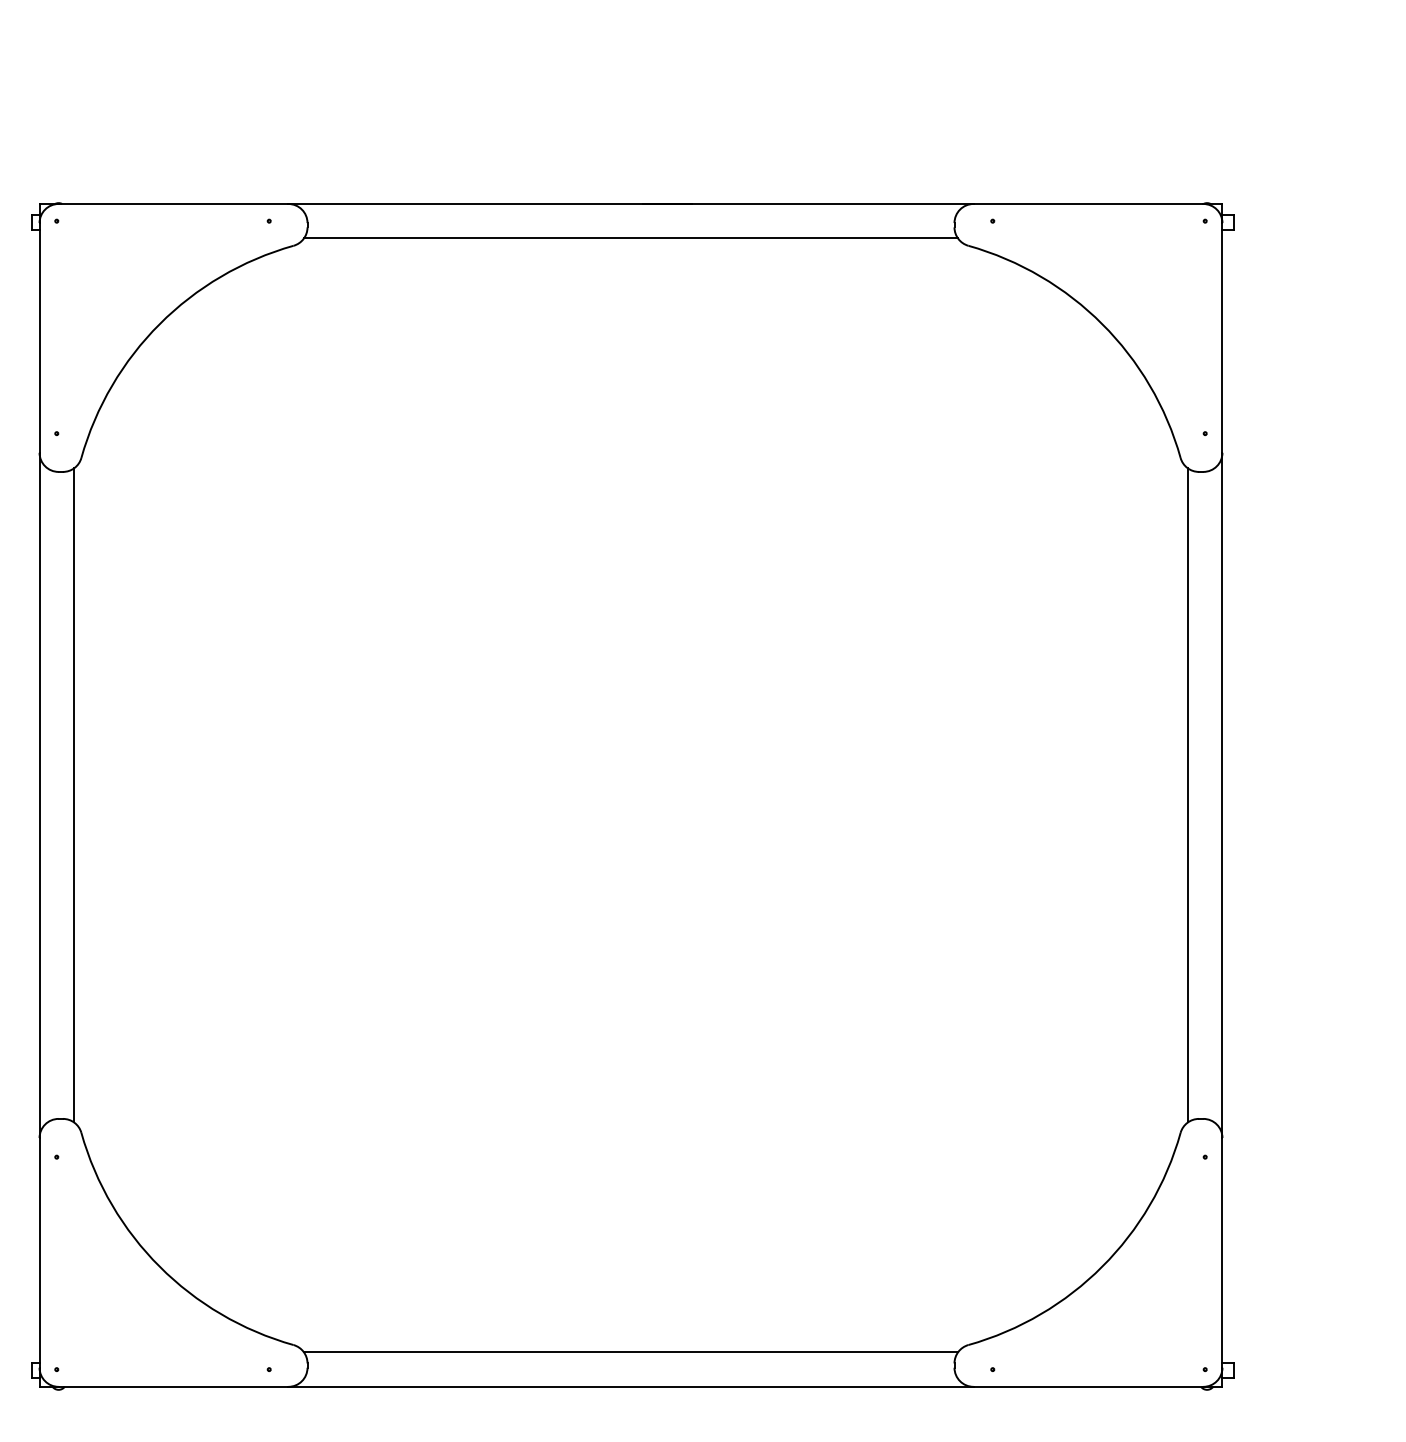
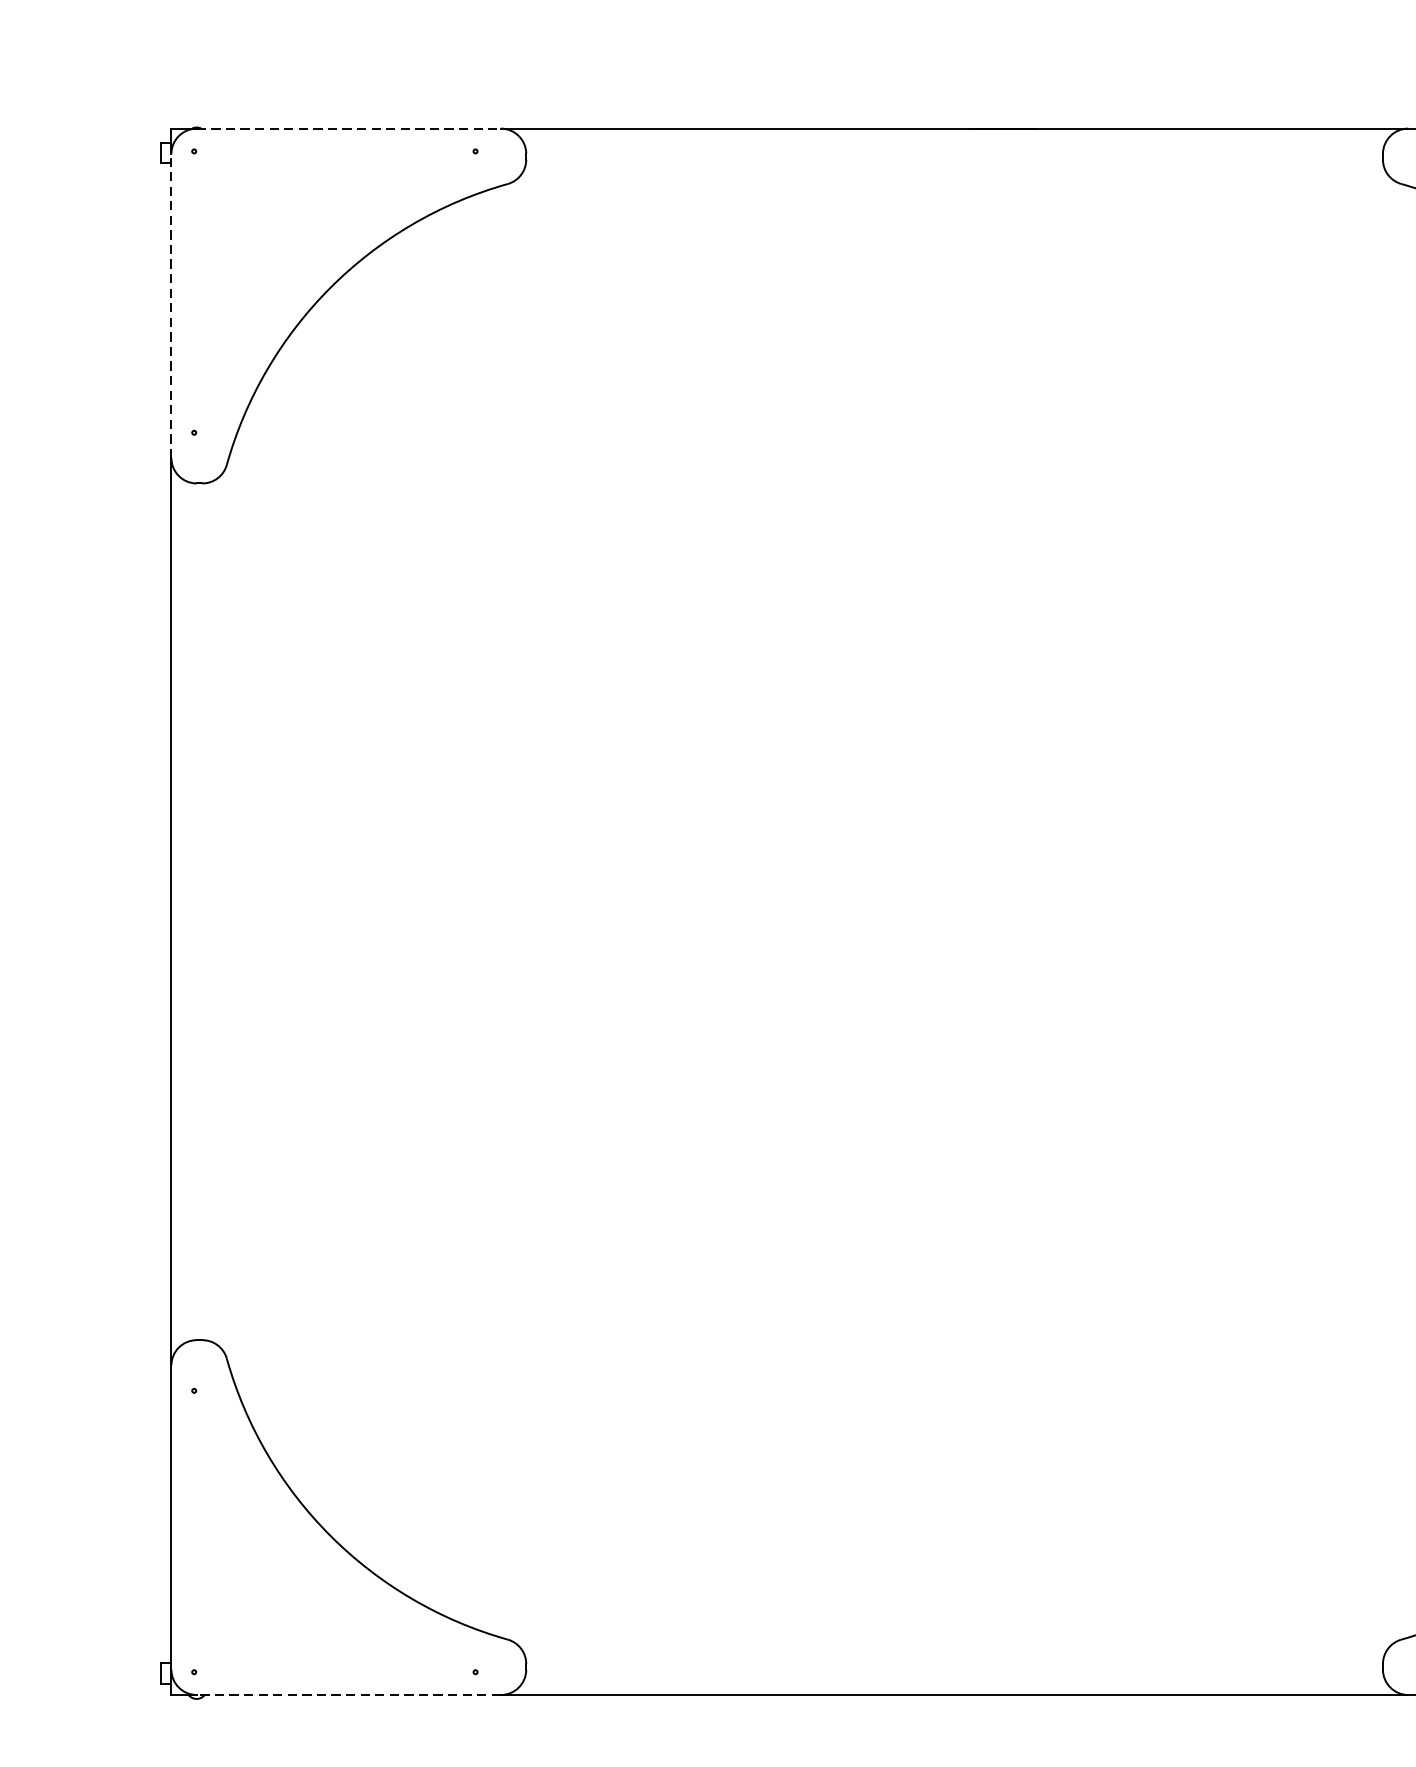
line: (173, 203) -> (348, 127), solid -> dashed
line: (630, 238) -> (953, 174), removed
line: (39, 337) -> (171, 305), solid -> dashed
line: (74, 795) -> (217, 911), removed
line: (630, 1352) -> (953, 1649), removed
line: (173, 1386) -> (348, 1694), solid -> dashed

